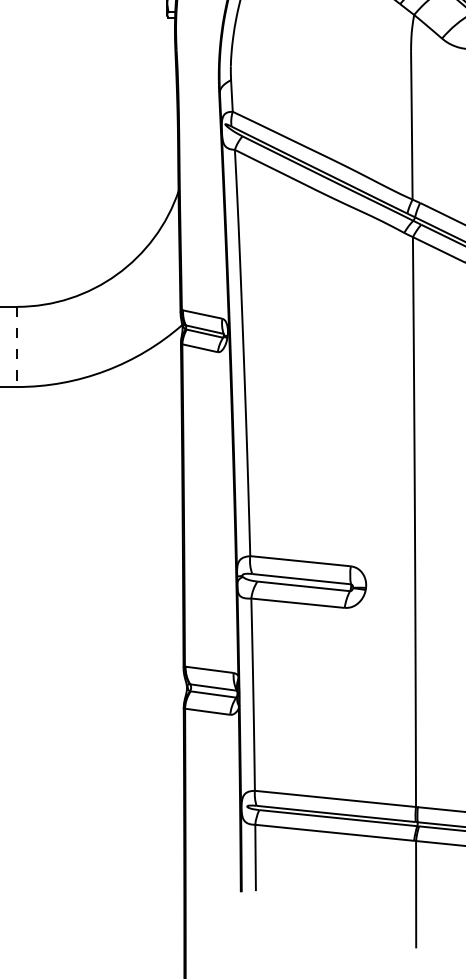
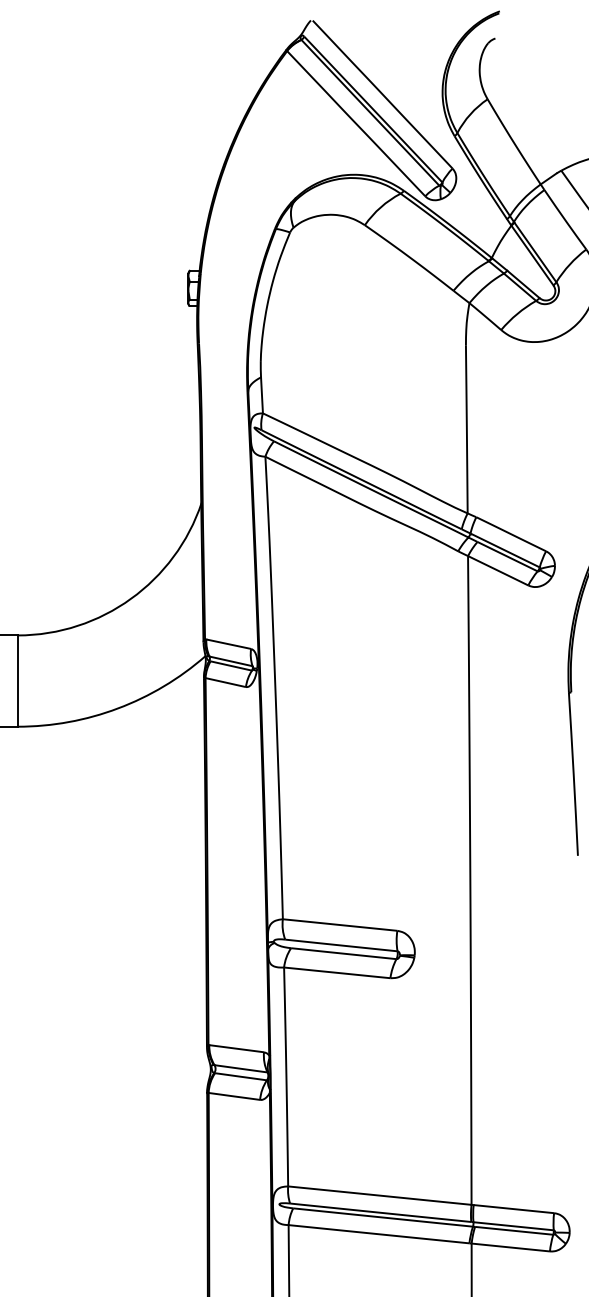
line: (17, 347) -> (17, 681), dashed -> solid

